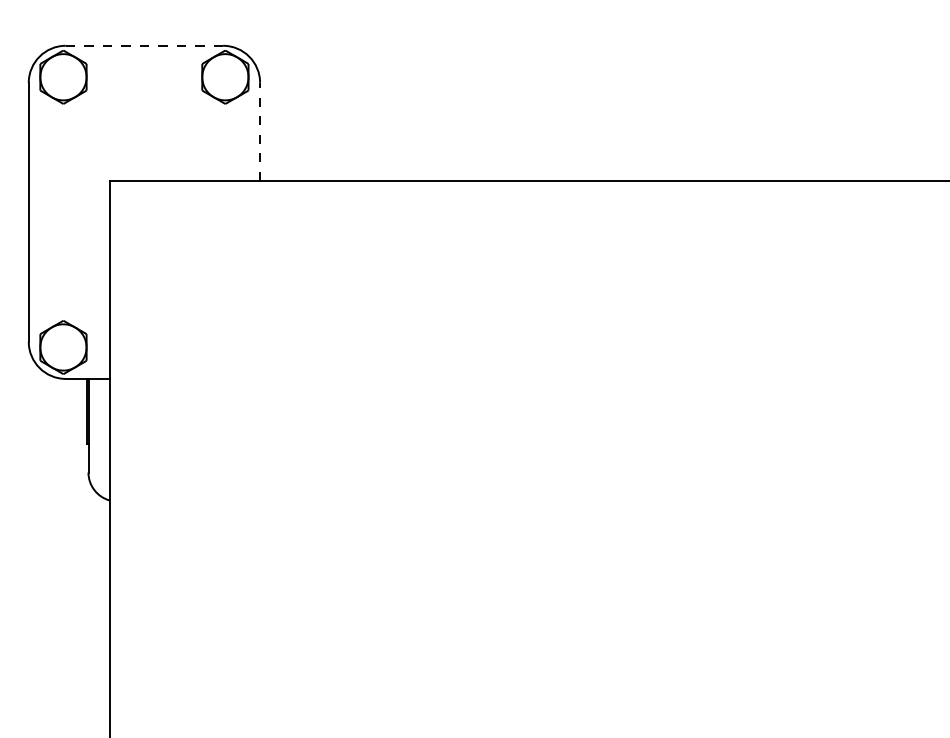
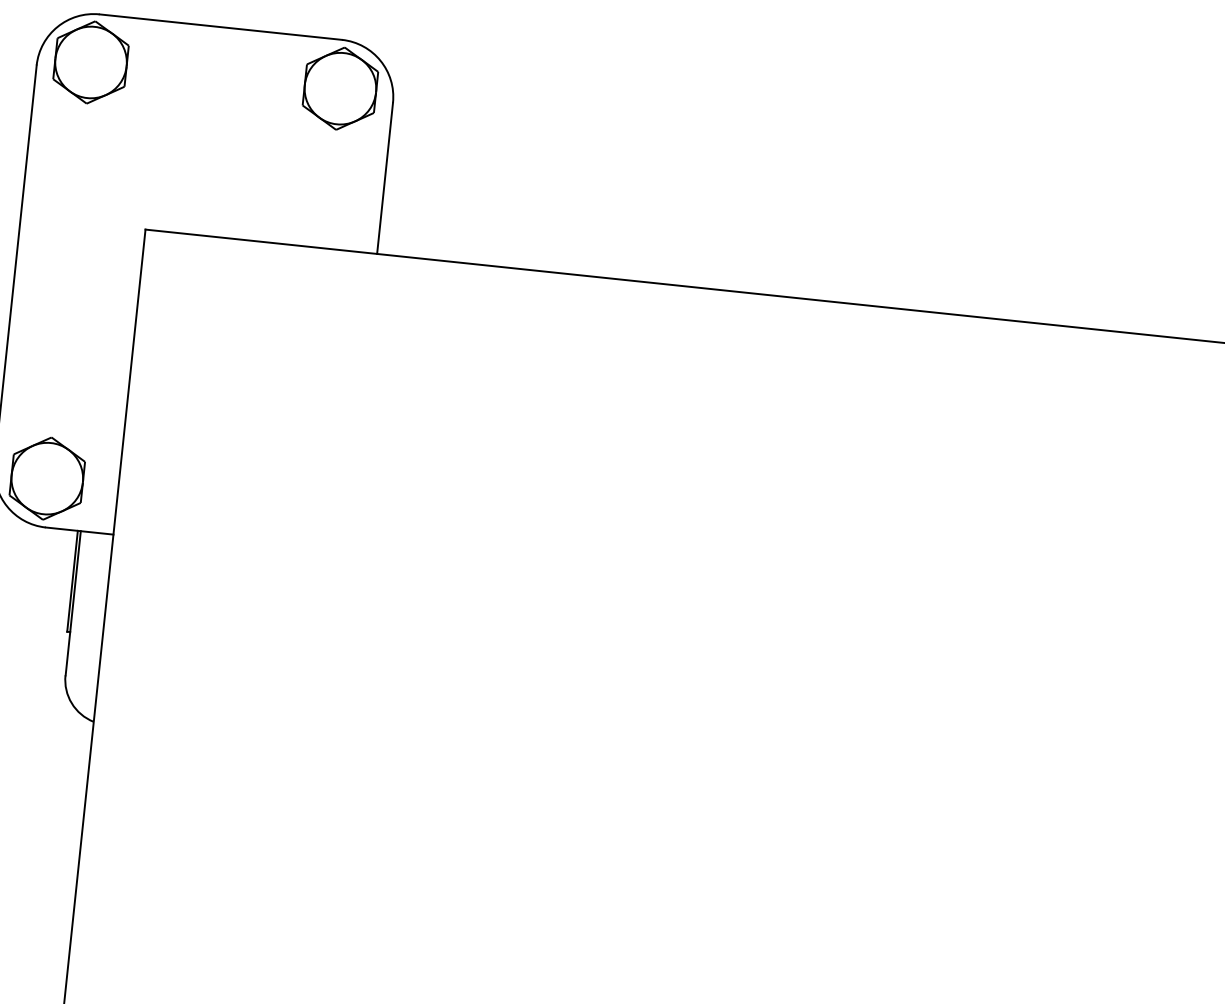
line: (144, 45) -> (220, 26), dashed -> solid
line: (260, 131) -> (385, 177), dashed -> solid

